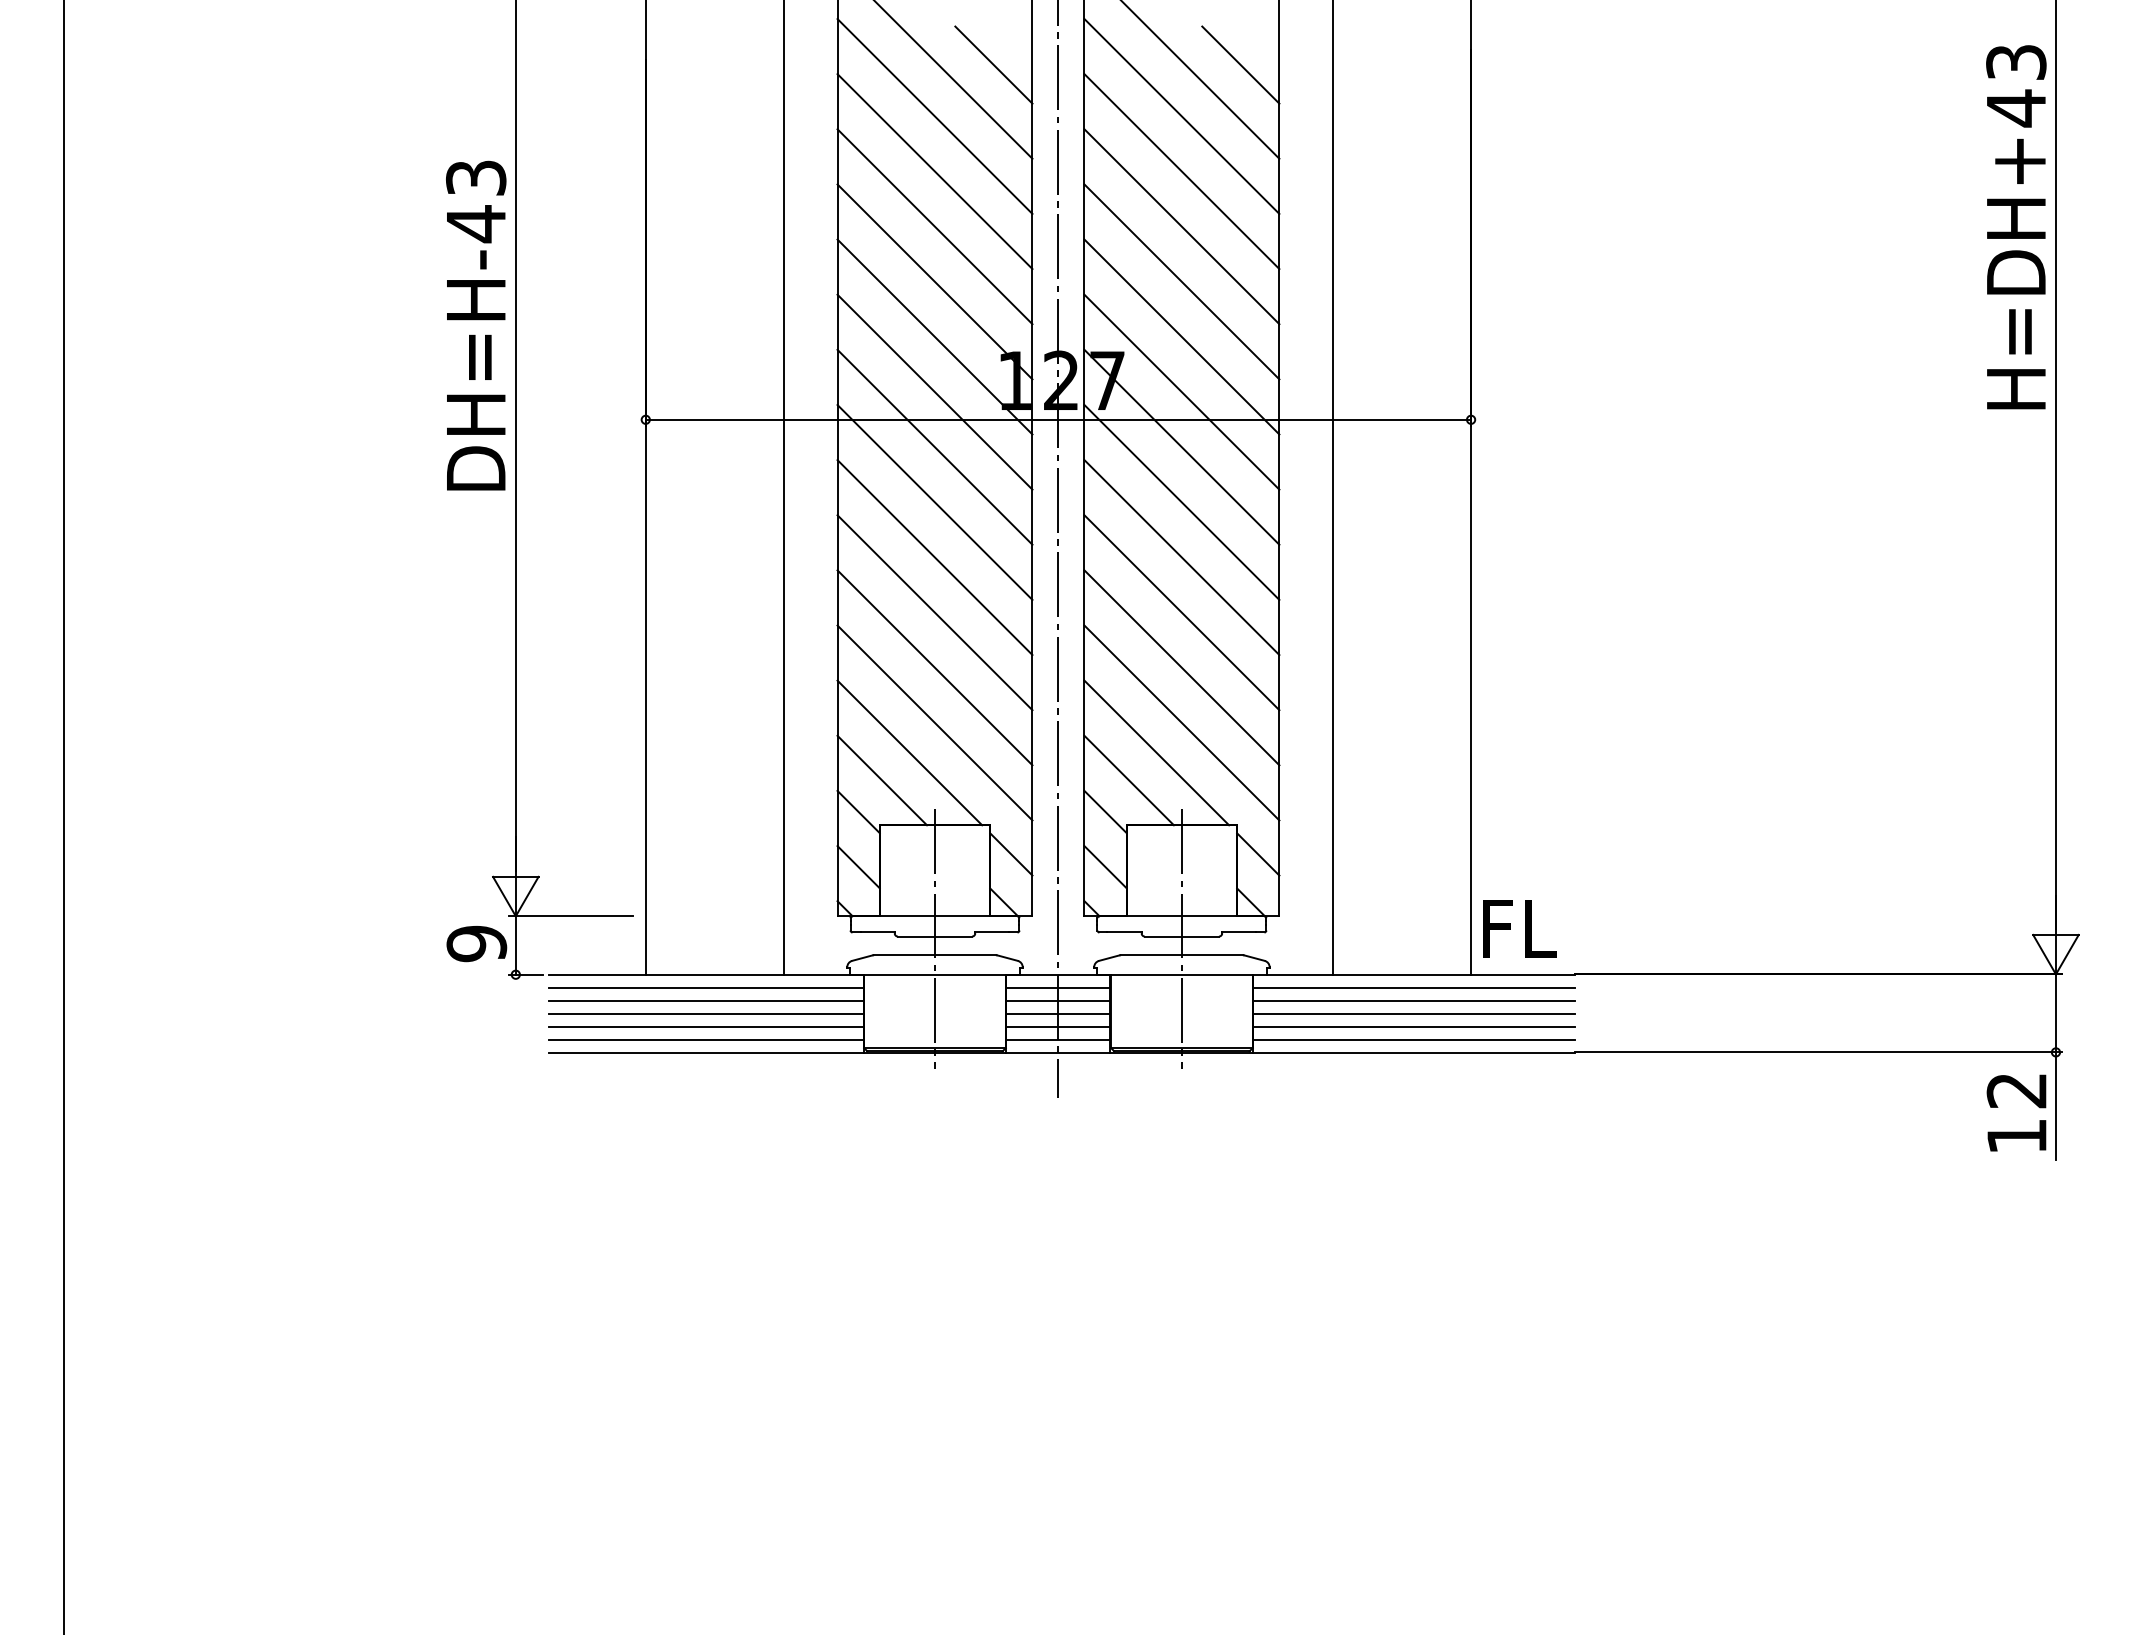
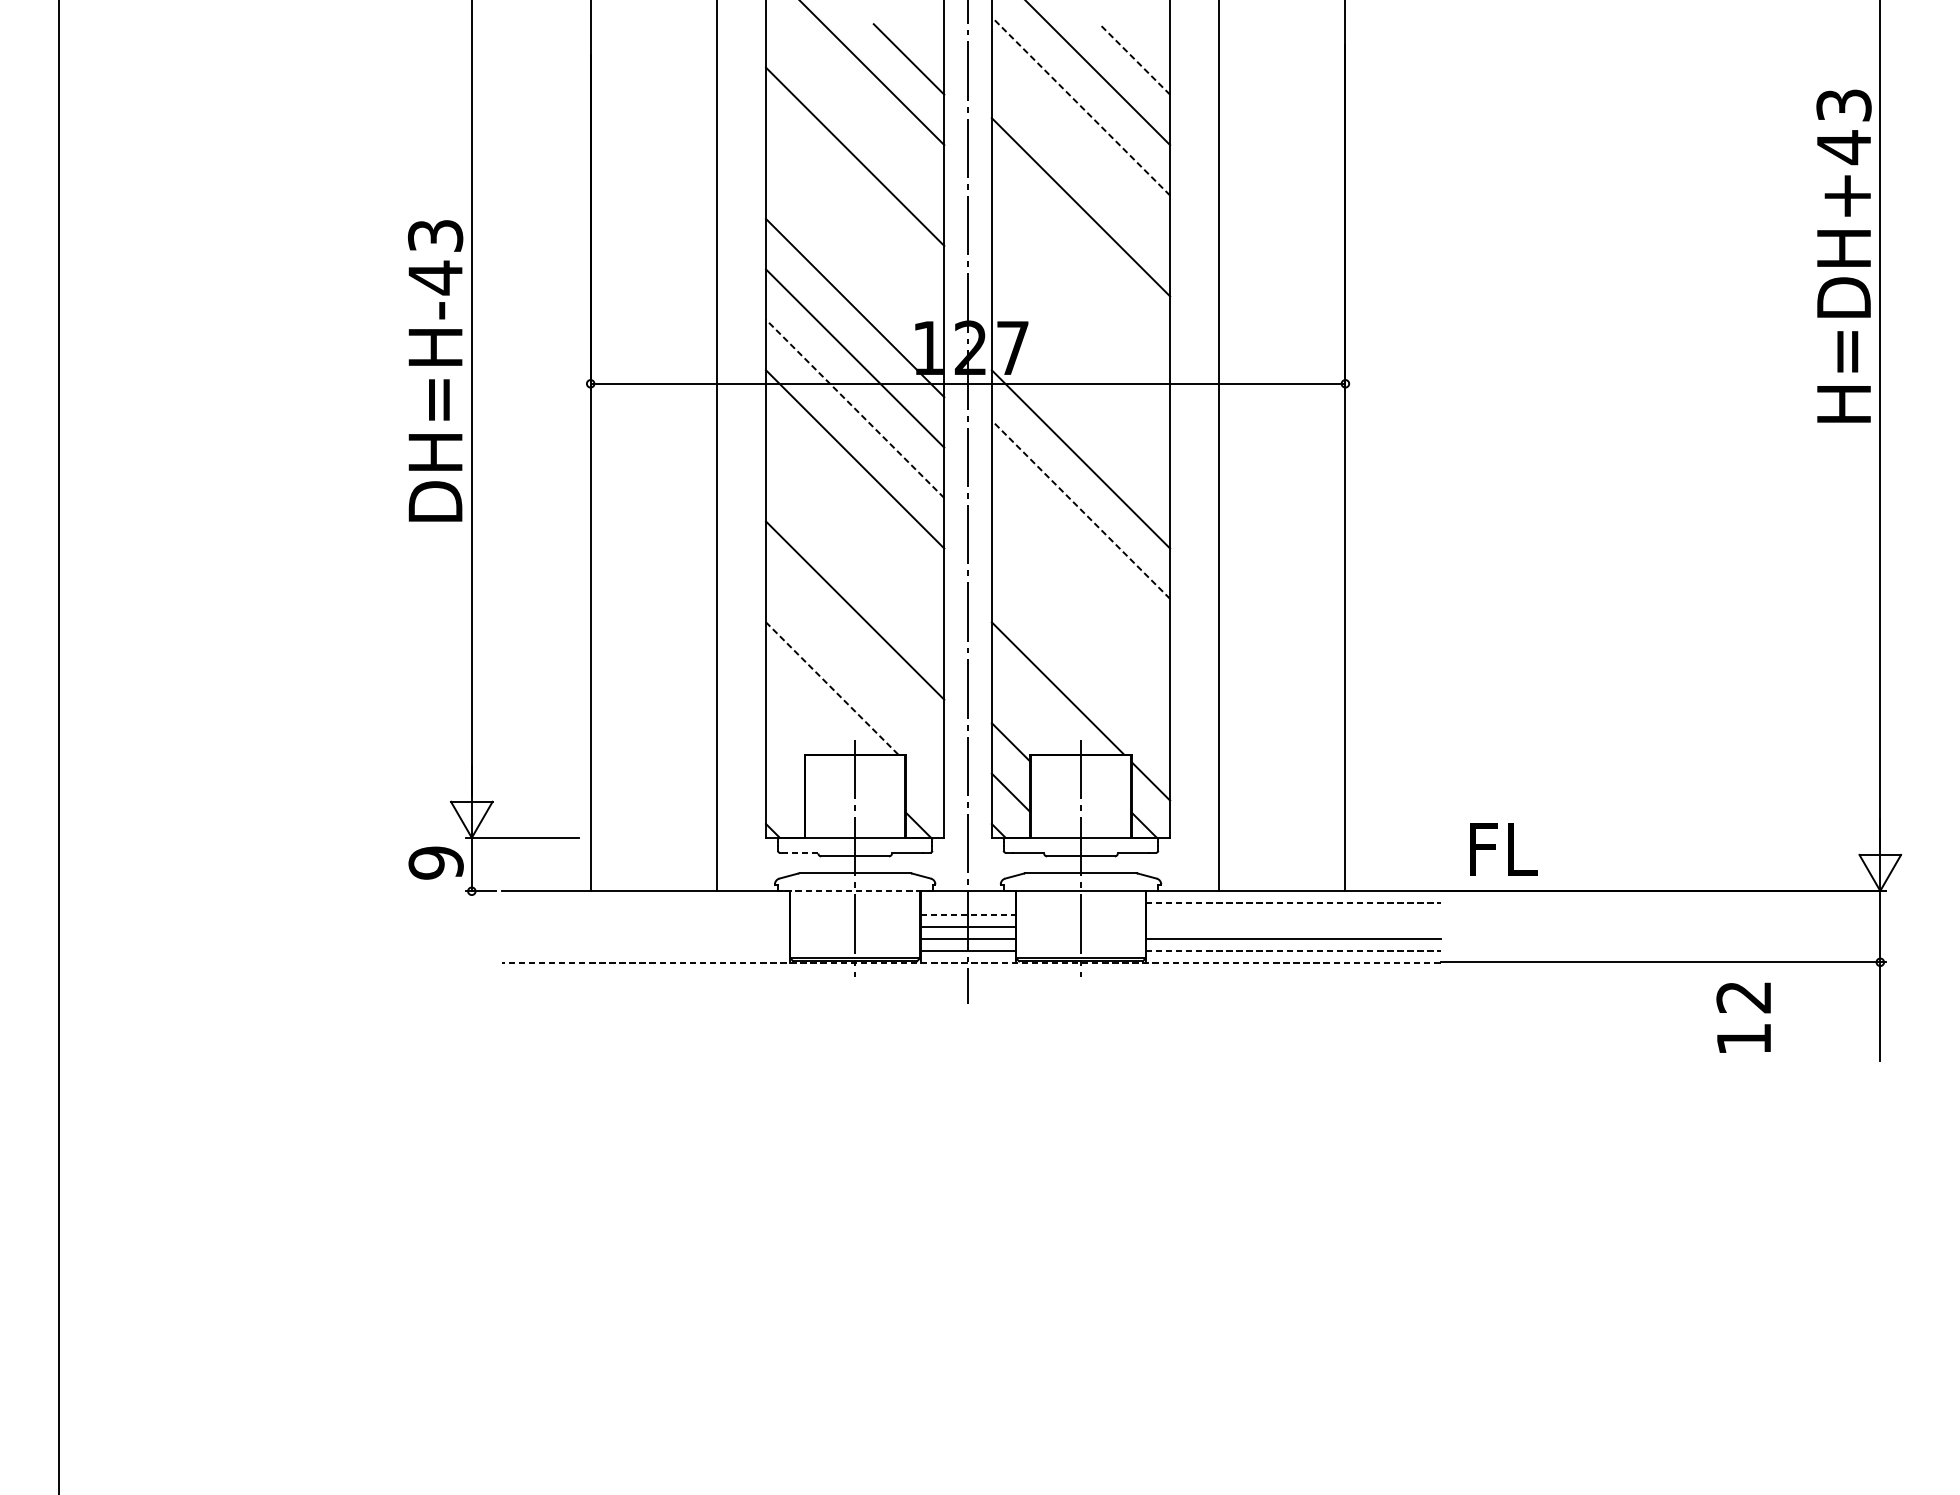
line: (1240, 65) -> (1134, 59), solid -> dashed
line: (934, 116) -> (854, 106), removed
line: (1181, 116) -> (1080, 106), solid -> dashed
line: (1181, 171) -> (1080, 156), removed
line: (934, 226) -> (854, 207), removed
text: (2016, 227) -> (1844, 256), moved
line: (934, 281) -> (854, 257), removed
line: (1181, 281) -> (1080, 257), removed
text: (476, 325) -> (435, 370), moved
line: (1181, 336) -> (1080, 307), removed
line: (1181, 391) -> (1080, 357), removed
line: (1181, 446) -> (1080, 408), removed
line: (935, 447) -> (855, 409), solid -> dashed
line: (934, 557) -> (854, 509), removed
line: (1181, 557) -> (1080, 509), solid -> dashed
line: (934, 612) -> (854, 560), removed
line: (1181, 612) -> (1080, 560), removed
line: (1181, 667) -> (1080, 610), removed
line: (934, 722) -> (854, 660), removed
line: (1181, 722) -> (1080, 660), removed
line: (909, 752) -> (831, 688), solid -> dashed
line: (882, 780) -> (807, 713), removed
line: (1128, 780) -> (1032, 713), removed
line: (858, 811) -> (785, 742), removed
line: (1011, 854) -> (925, 781), removed
line: (858, 867) -> (785, 793), removed
text: (1519, 928) -> (1503, 849), moved
line: (877, 932) -> (802, 852), solid -> dashed
line: (935, 974) -> (855, 891), solid -> dashed
line: (706, 987) -> (646, 902), removed
line: (1058, 987) -> (968, 902), removed
line: (1414, 987) -> (1293, 902), solid -> dashed
line: (706, 1000) -> (646, 914), removed
line: (1058, 1000) -> (968, 914), solid -> dashed
line: (1413, 1000) -> (1292, 914), removed
line: (706, 1013) -> (646, 926), removed
line: (1413, 1013) -> (1292, 926), removed
line: (706, 1026) -> (646, 938), removed
line: (706, 1039) -> (646, 950), removed
line: (1414, 1039) -> (1293, 950), solid -> dashed
line: (1062, 1052) -> (971, 962), solid -> dashed
text: (2016, 1112) -> (1743, 1017), moved

